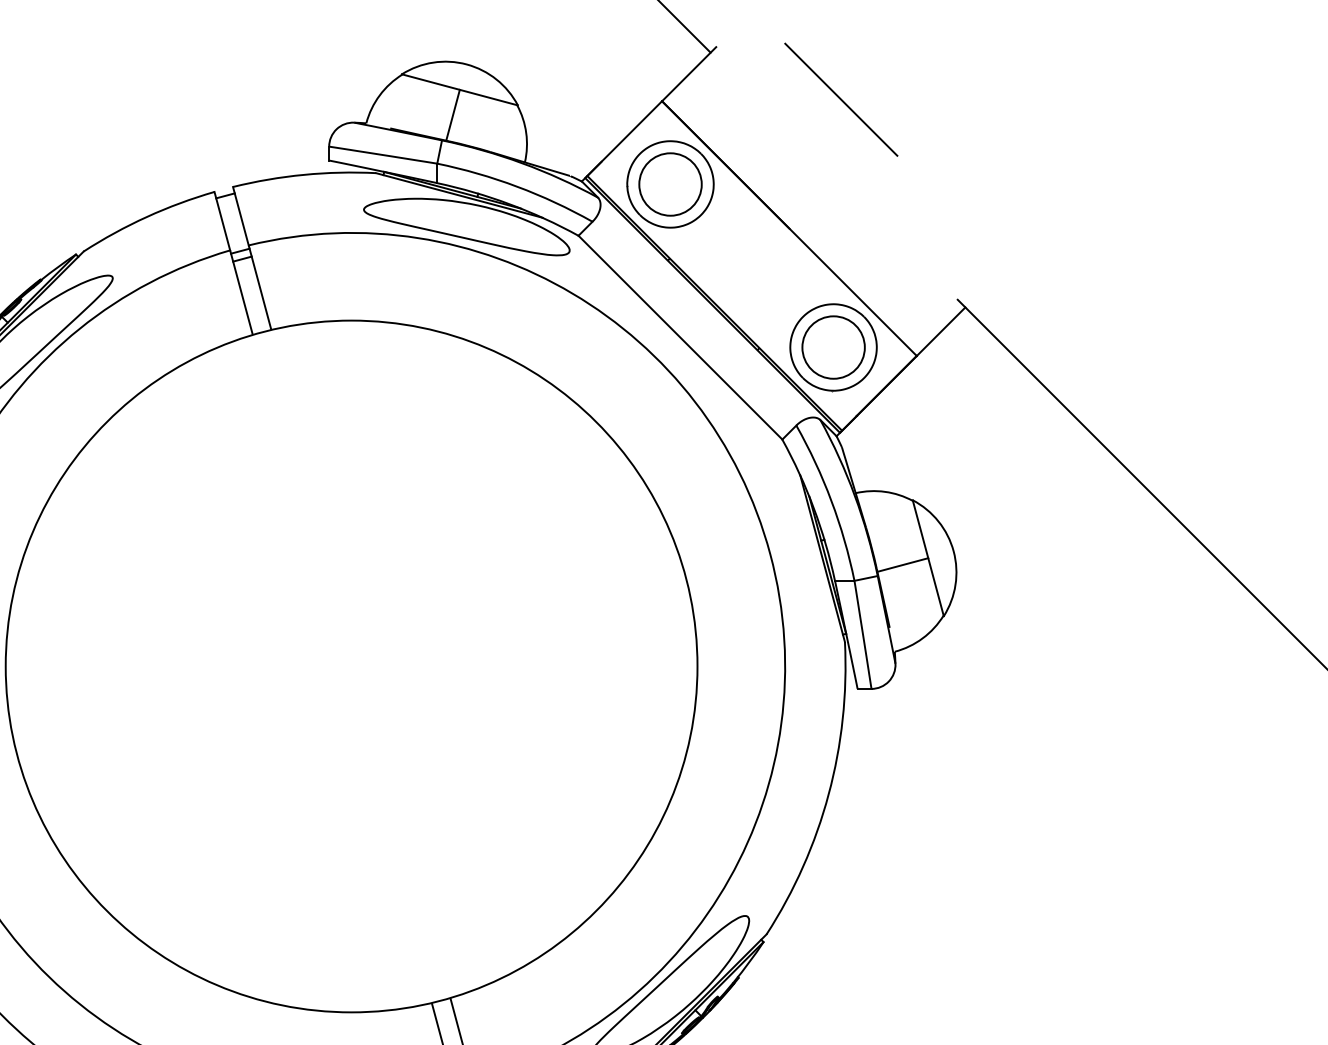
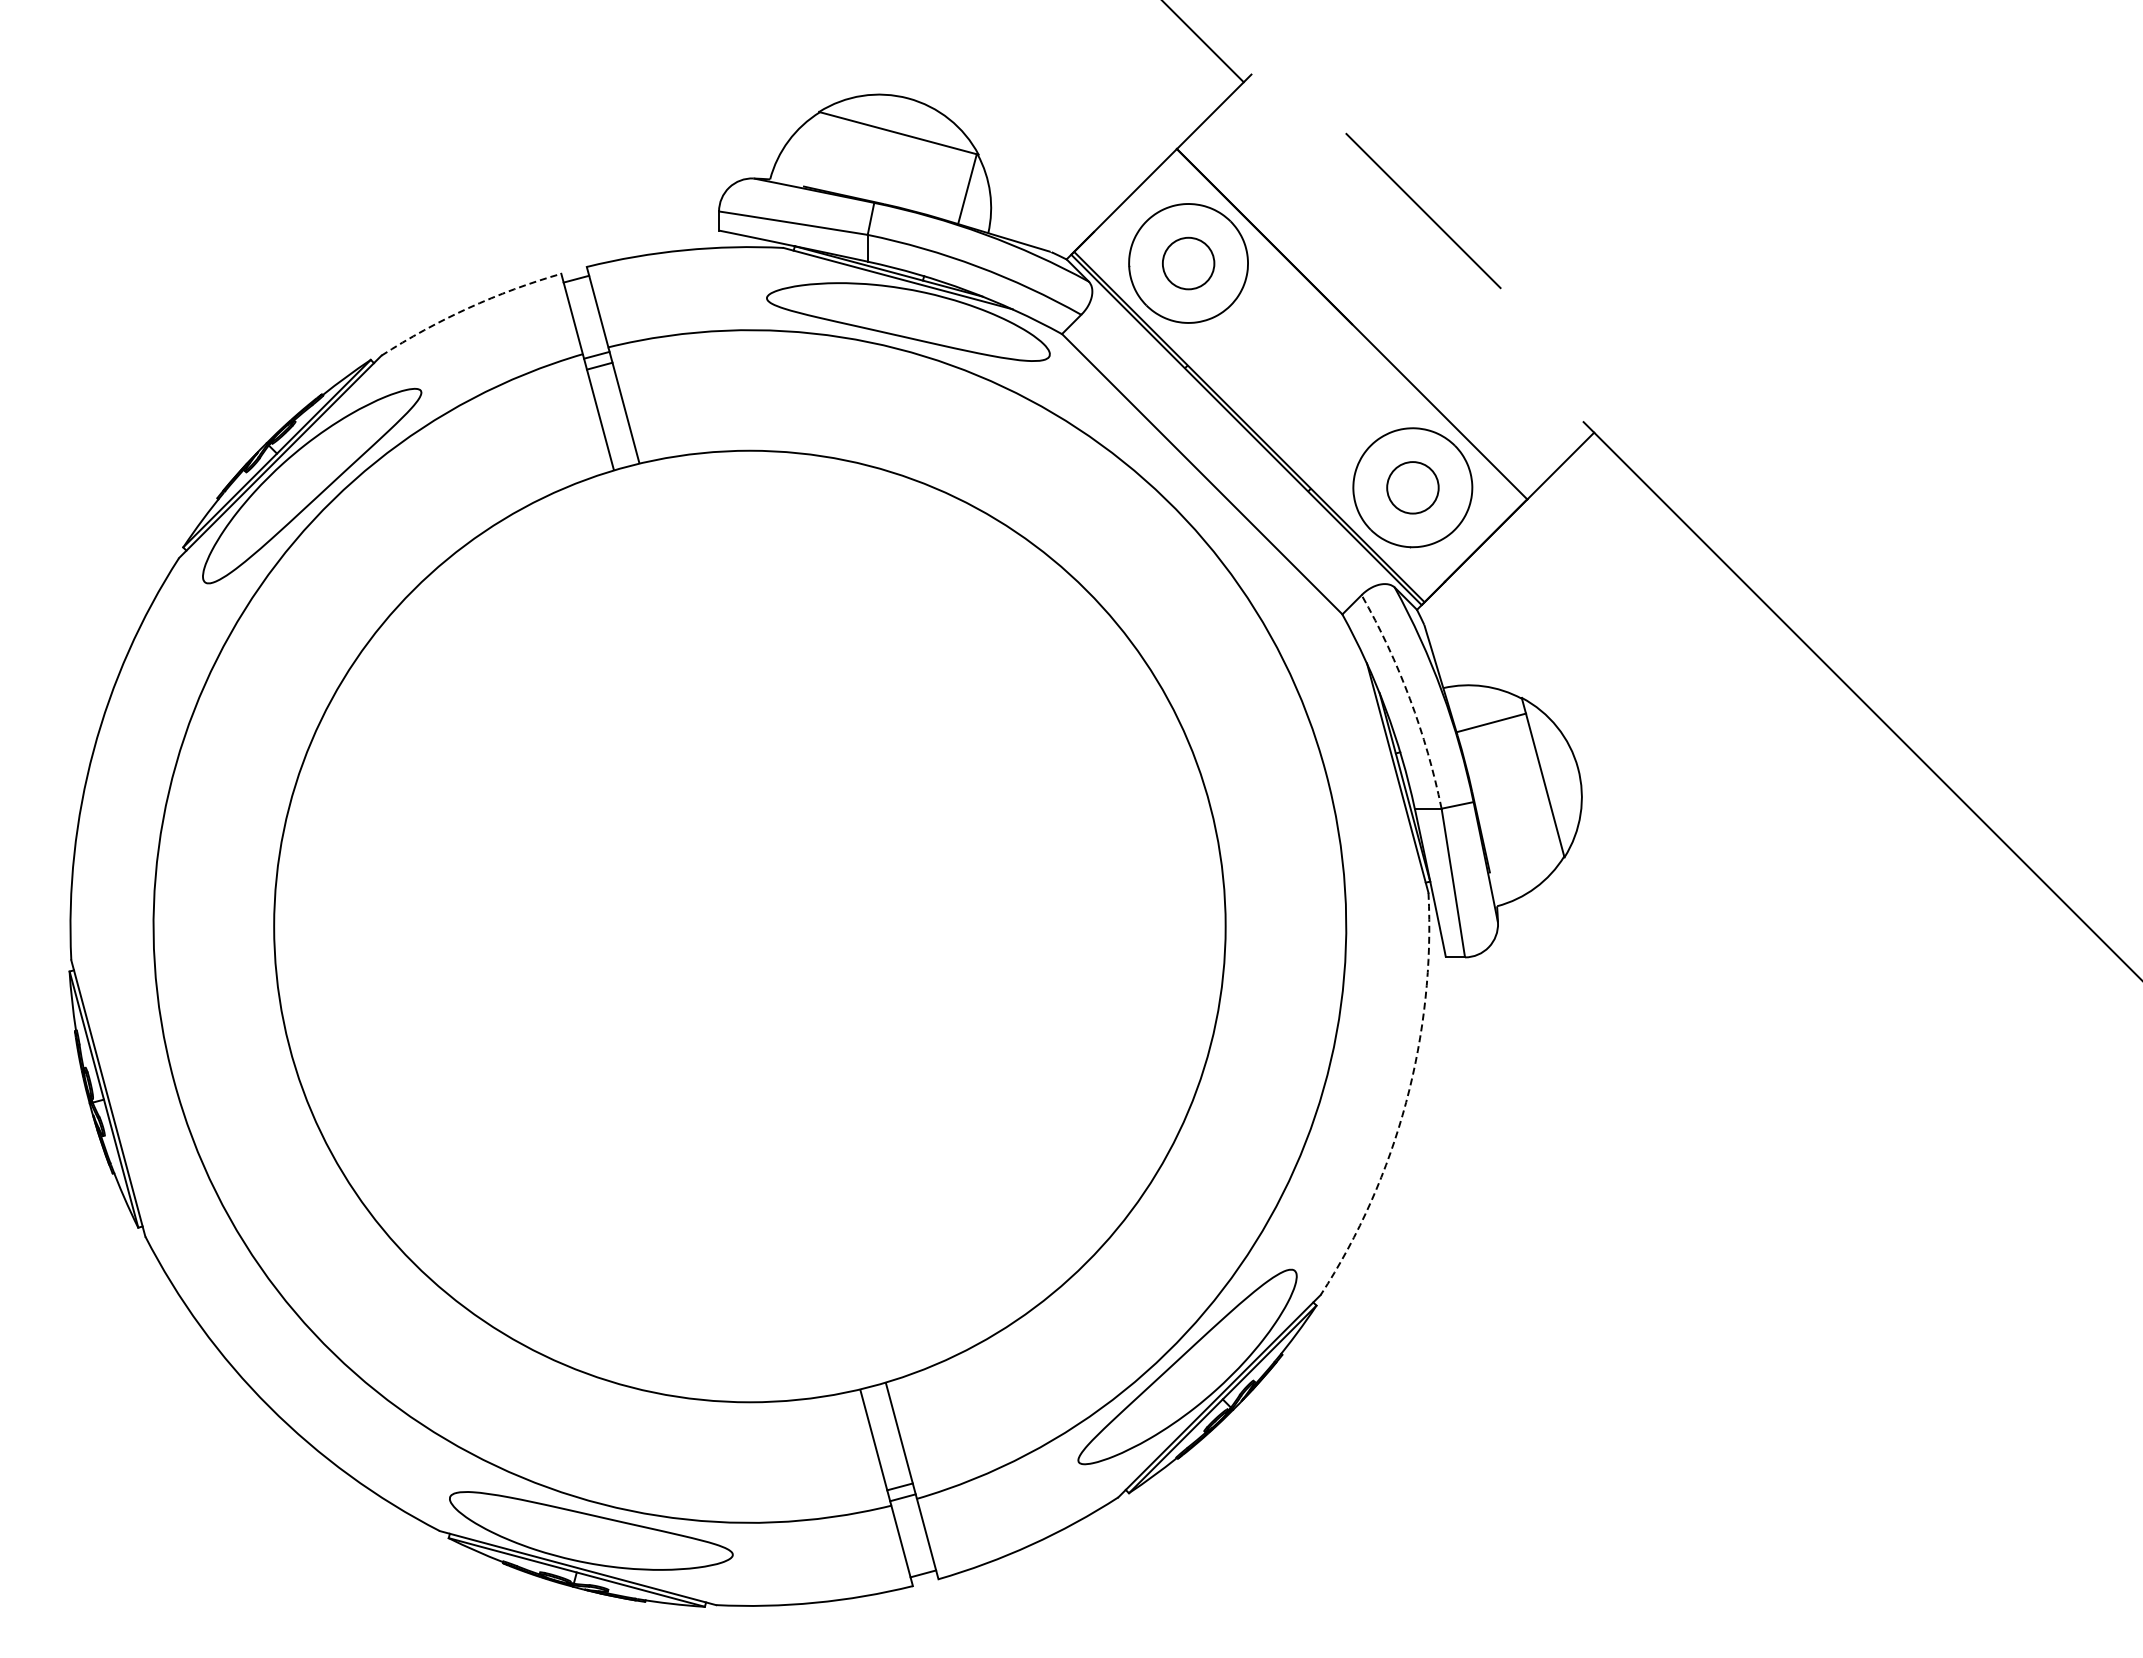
line: (841, 99) -> (1423, 210), moved
line: (453, 115) -> (967, 189), moved
circle: (670, 184) -> (1188, 263), size x0.6
arc: (147, 217) -> (468, 308), solid -> dashed
circle: (833, 347) -> (1412, 487), size x0.6
arc: (831, 500) -> (1409, 698), solid -> dashed
line: (903, 564) -> (1491, 722), moved
arc: (828, 794) -> (1406, 1102), solid -> dashed

